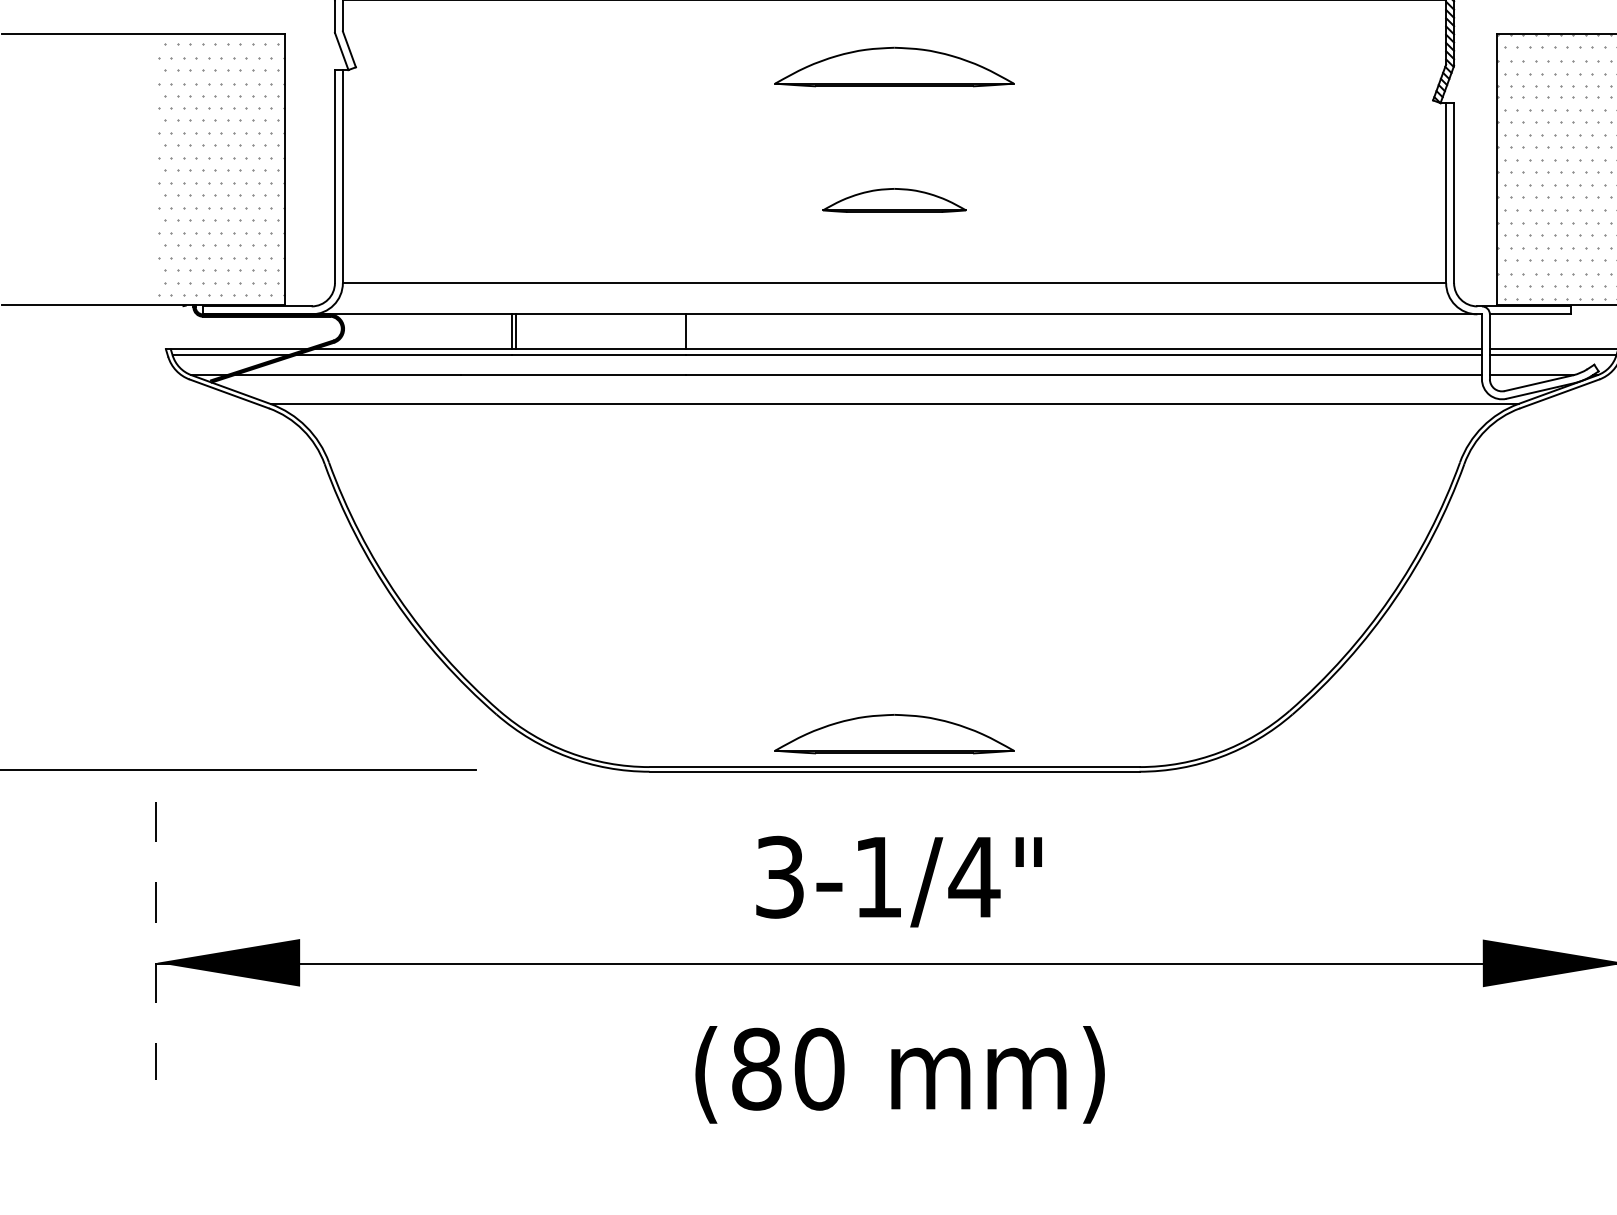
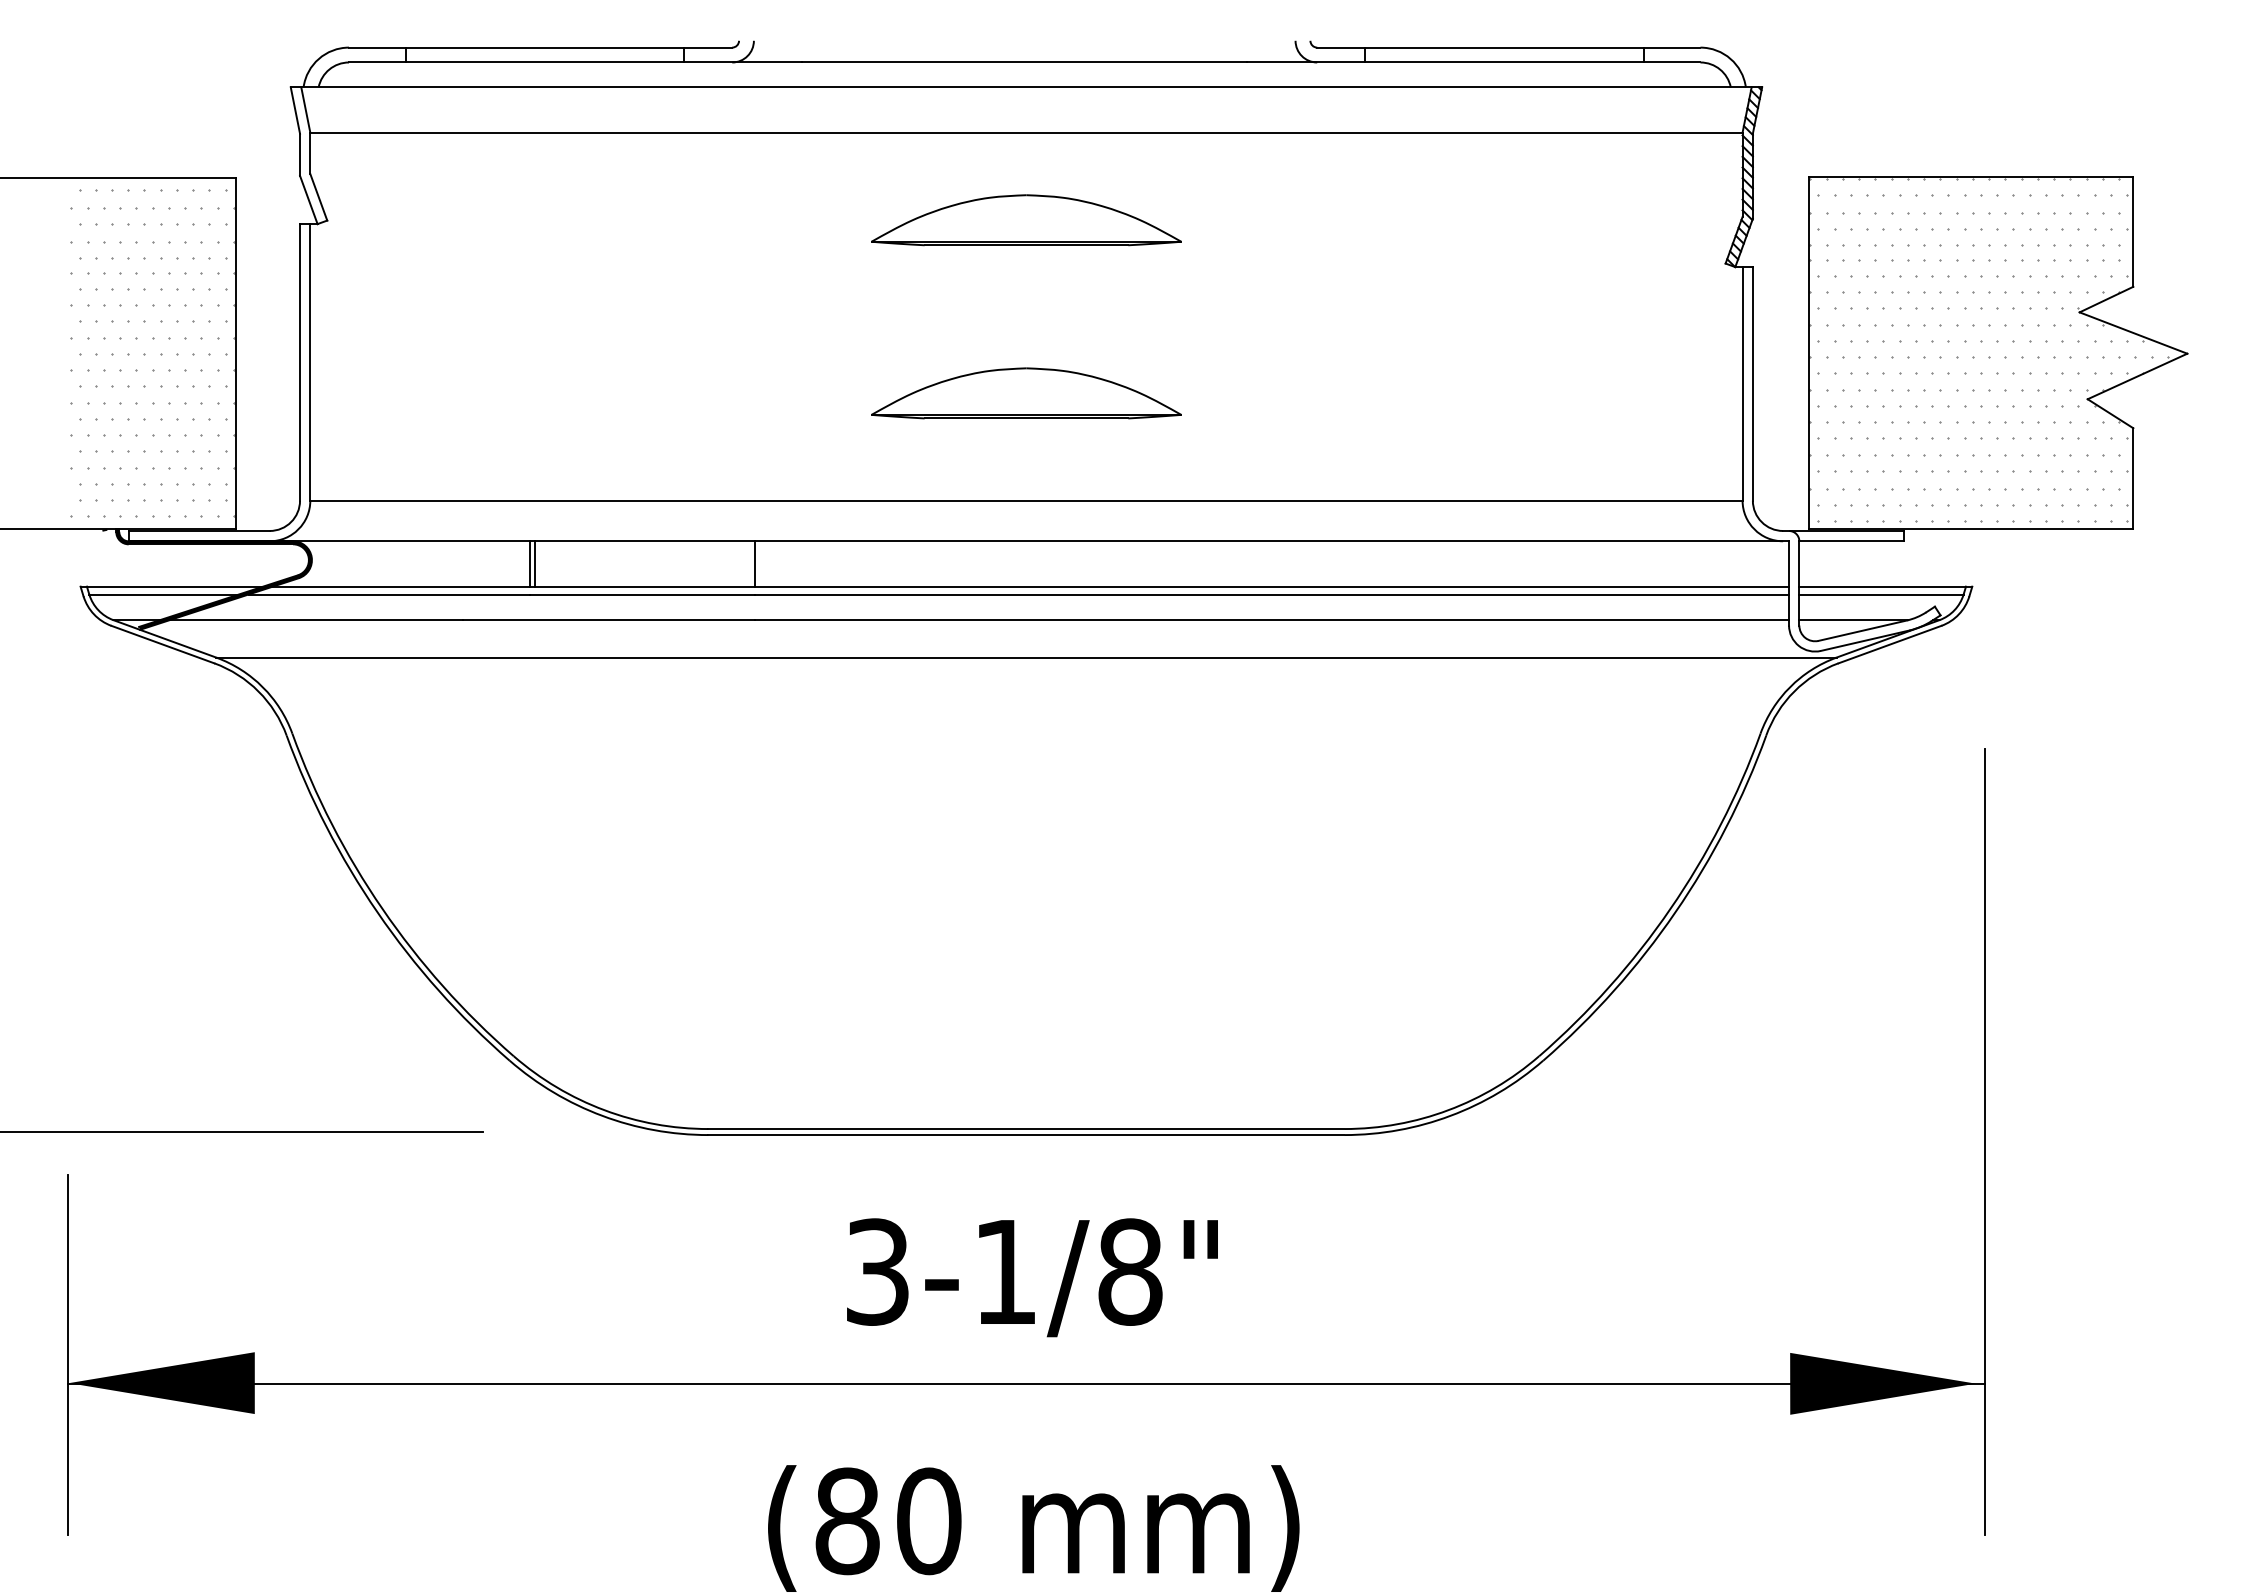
part: (894, 200) -> (1026, 393), size x1.67
part: (894, 734) -> (1026, 1086), removed
text: (974, 876) -> (1130, 1271), 3-1/4" -> 3-1/8"
line: (155, 941) -> (67, 1355), dashed -> solid

